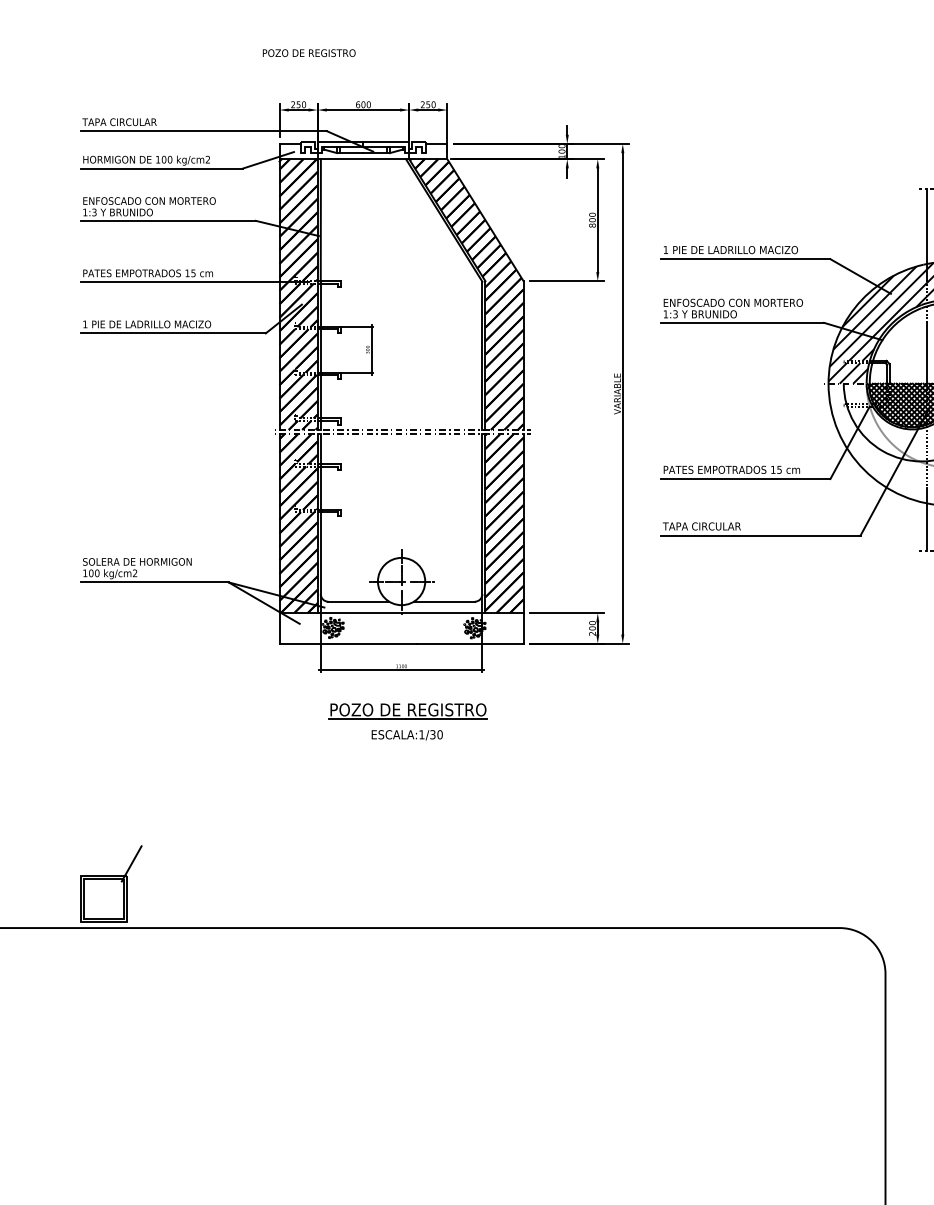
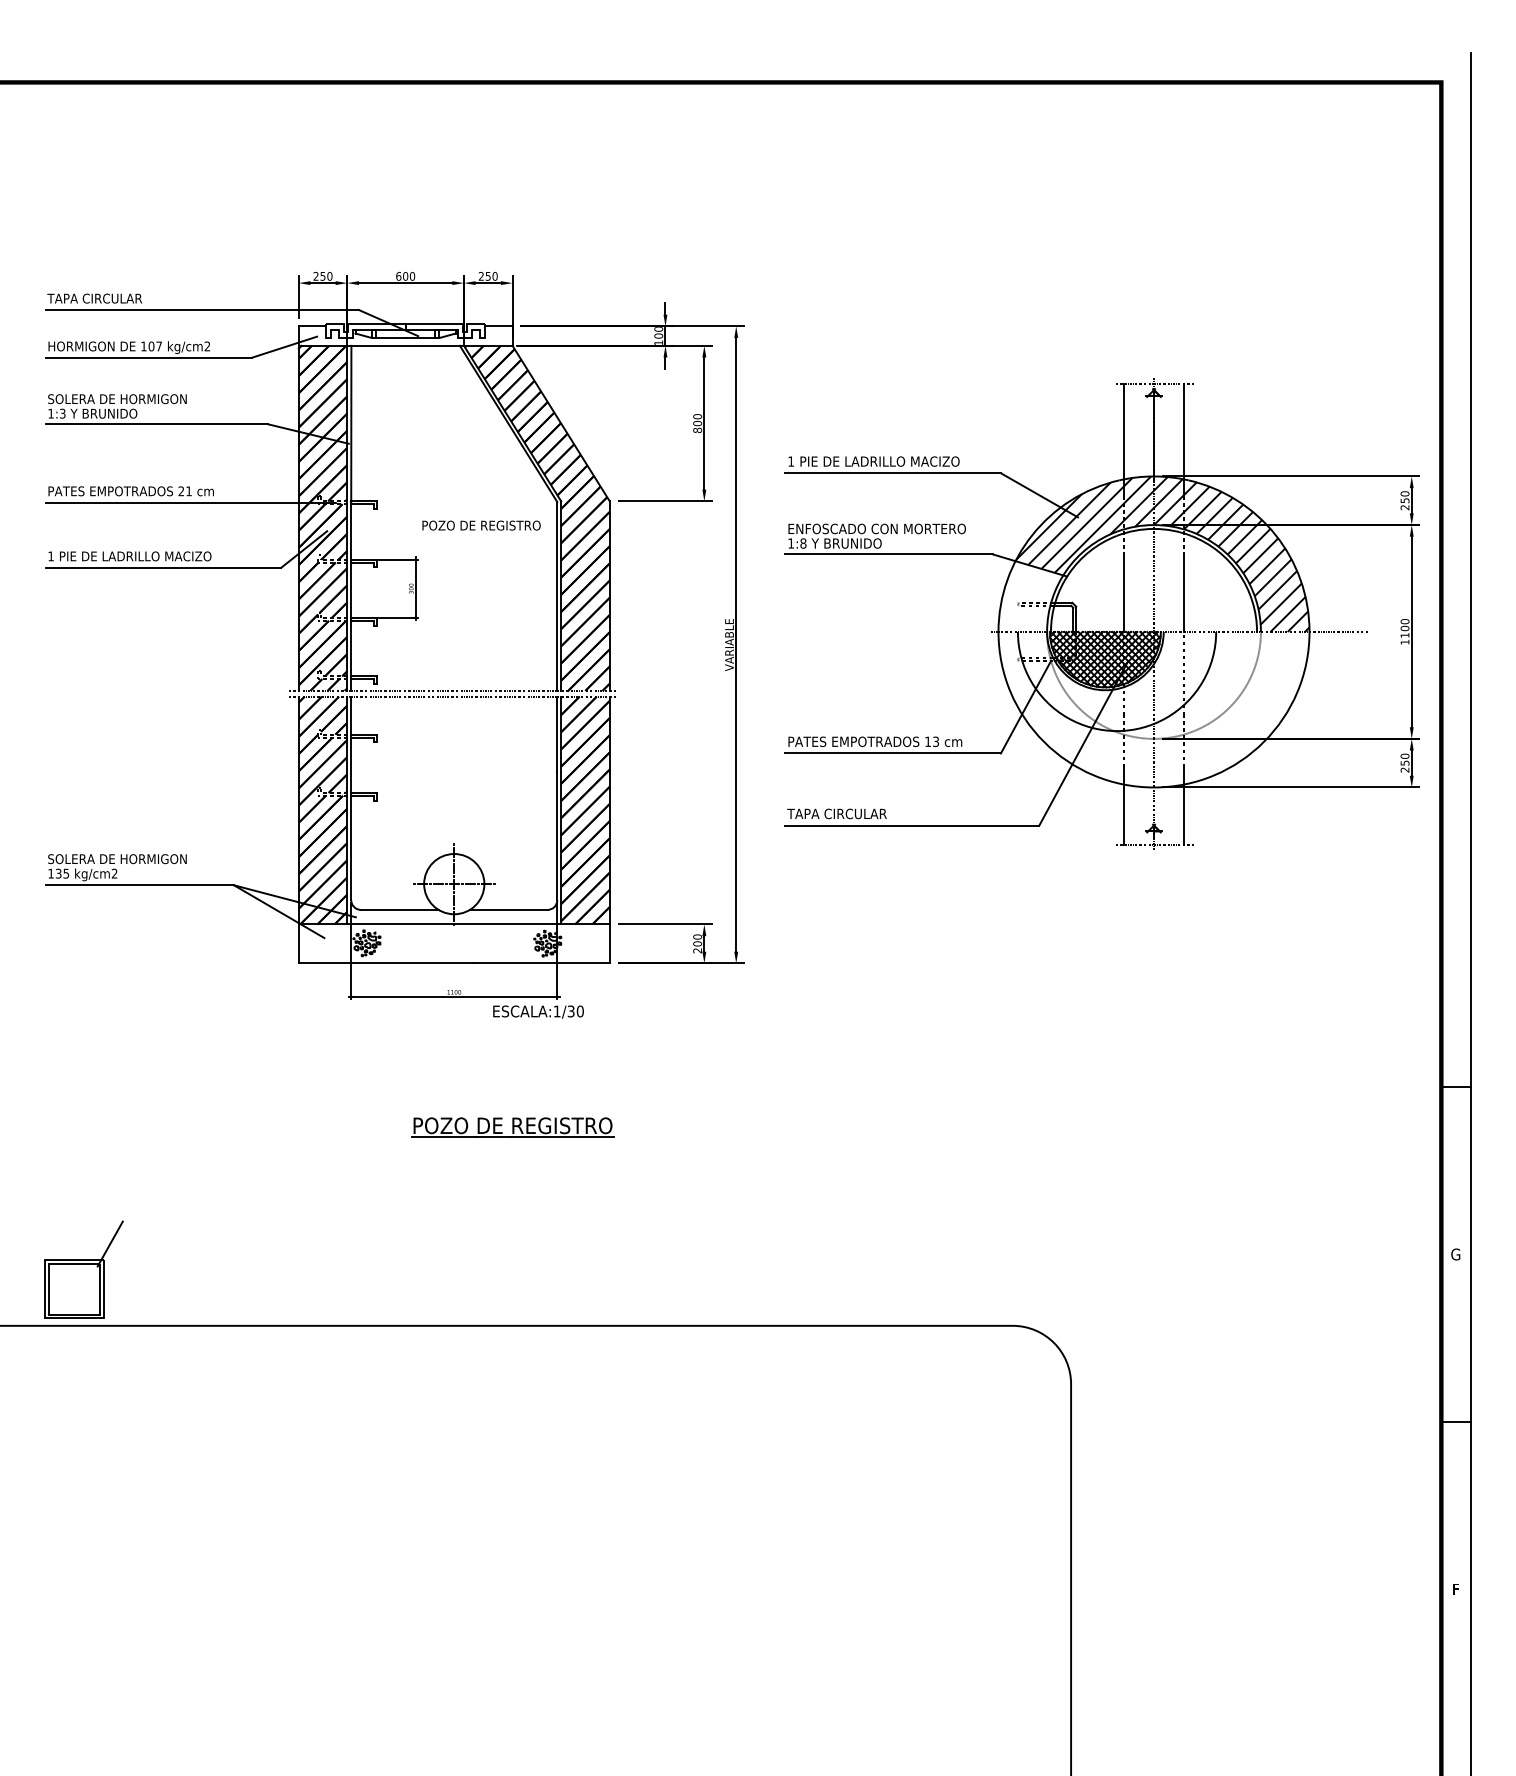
text: (309, 53) -> (481, 525), moved
text: (170, 159) -> (159, 346), 100 -> 107
text: (149, 201) -> (132, 399), ENFOSCADO CON MORTERO -> SOLERA DE HORMIGON
text: (189, 273) -> (184, 491), 15 -> 21
text: (675, 314) -> (803, 543), 1:3 -> 1:8
hatch: (851, 356) -> (1027, 597), removed
text: (779, 468) -> (935, 740), 15 -> 13
text: (94, 573) -> (62, 873), 100 -> 135
part: (408, 711) -> (512, 1127), moved
text: (407, 734) -> (538, 1011), moved

